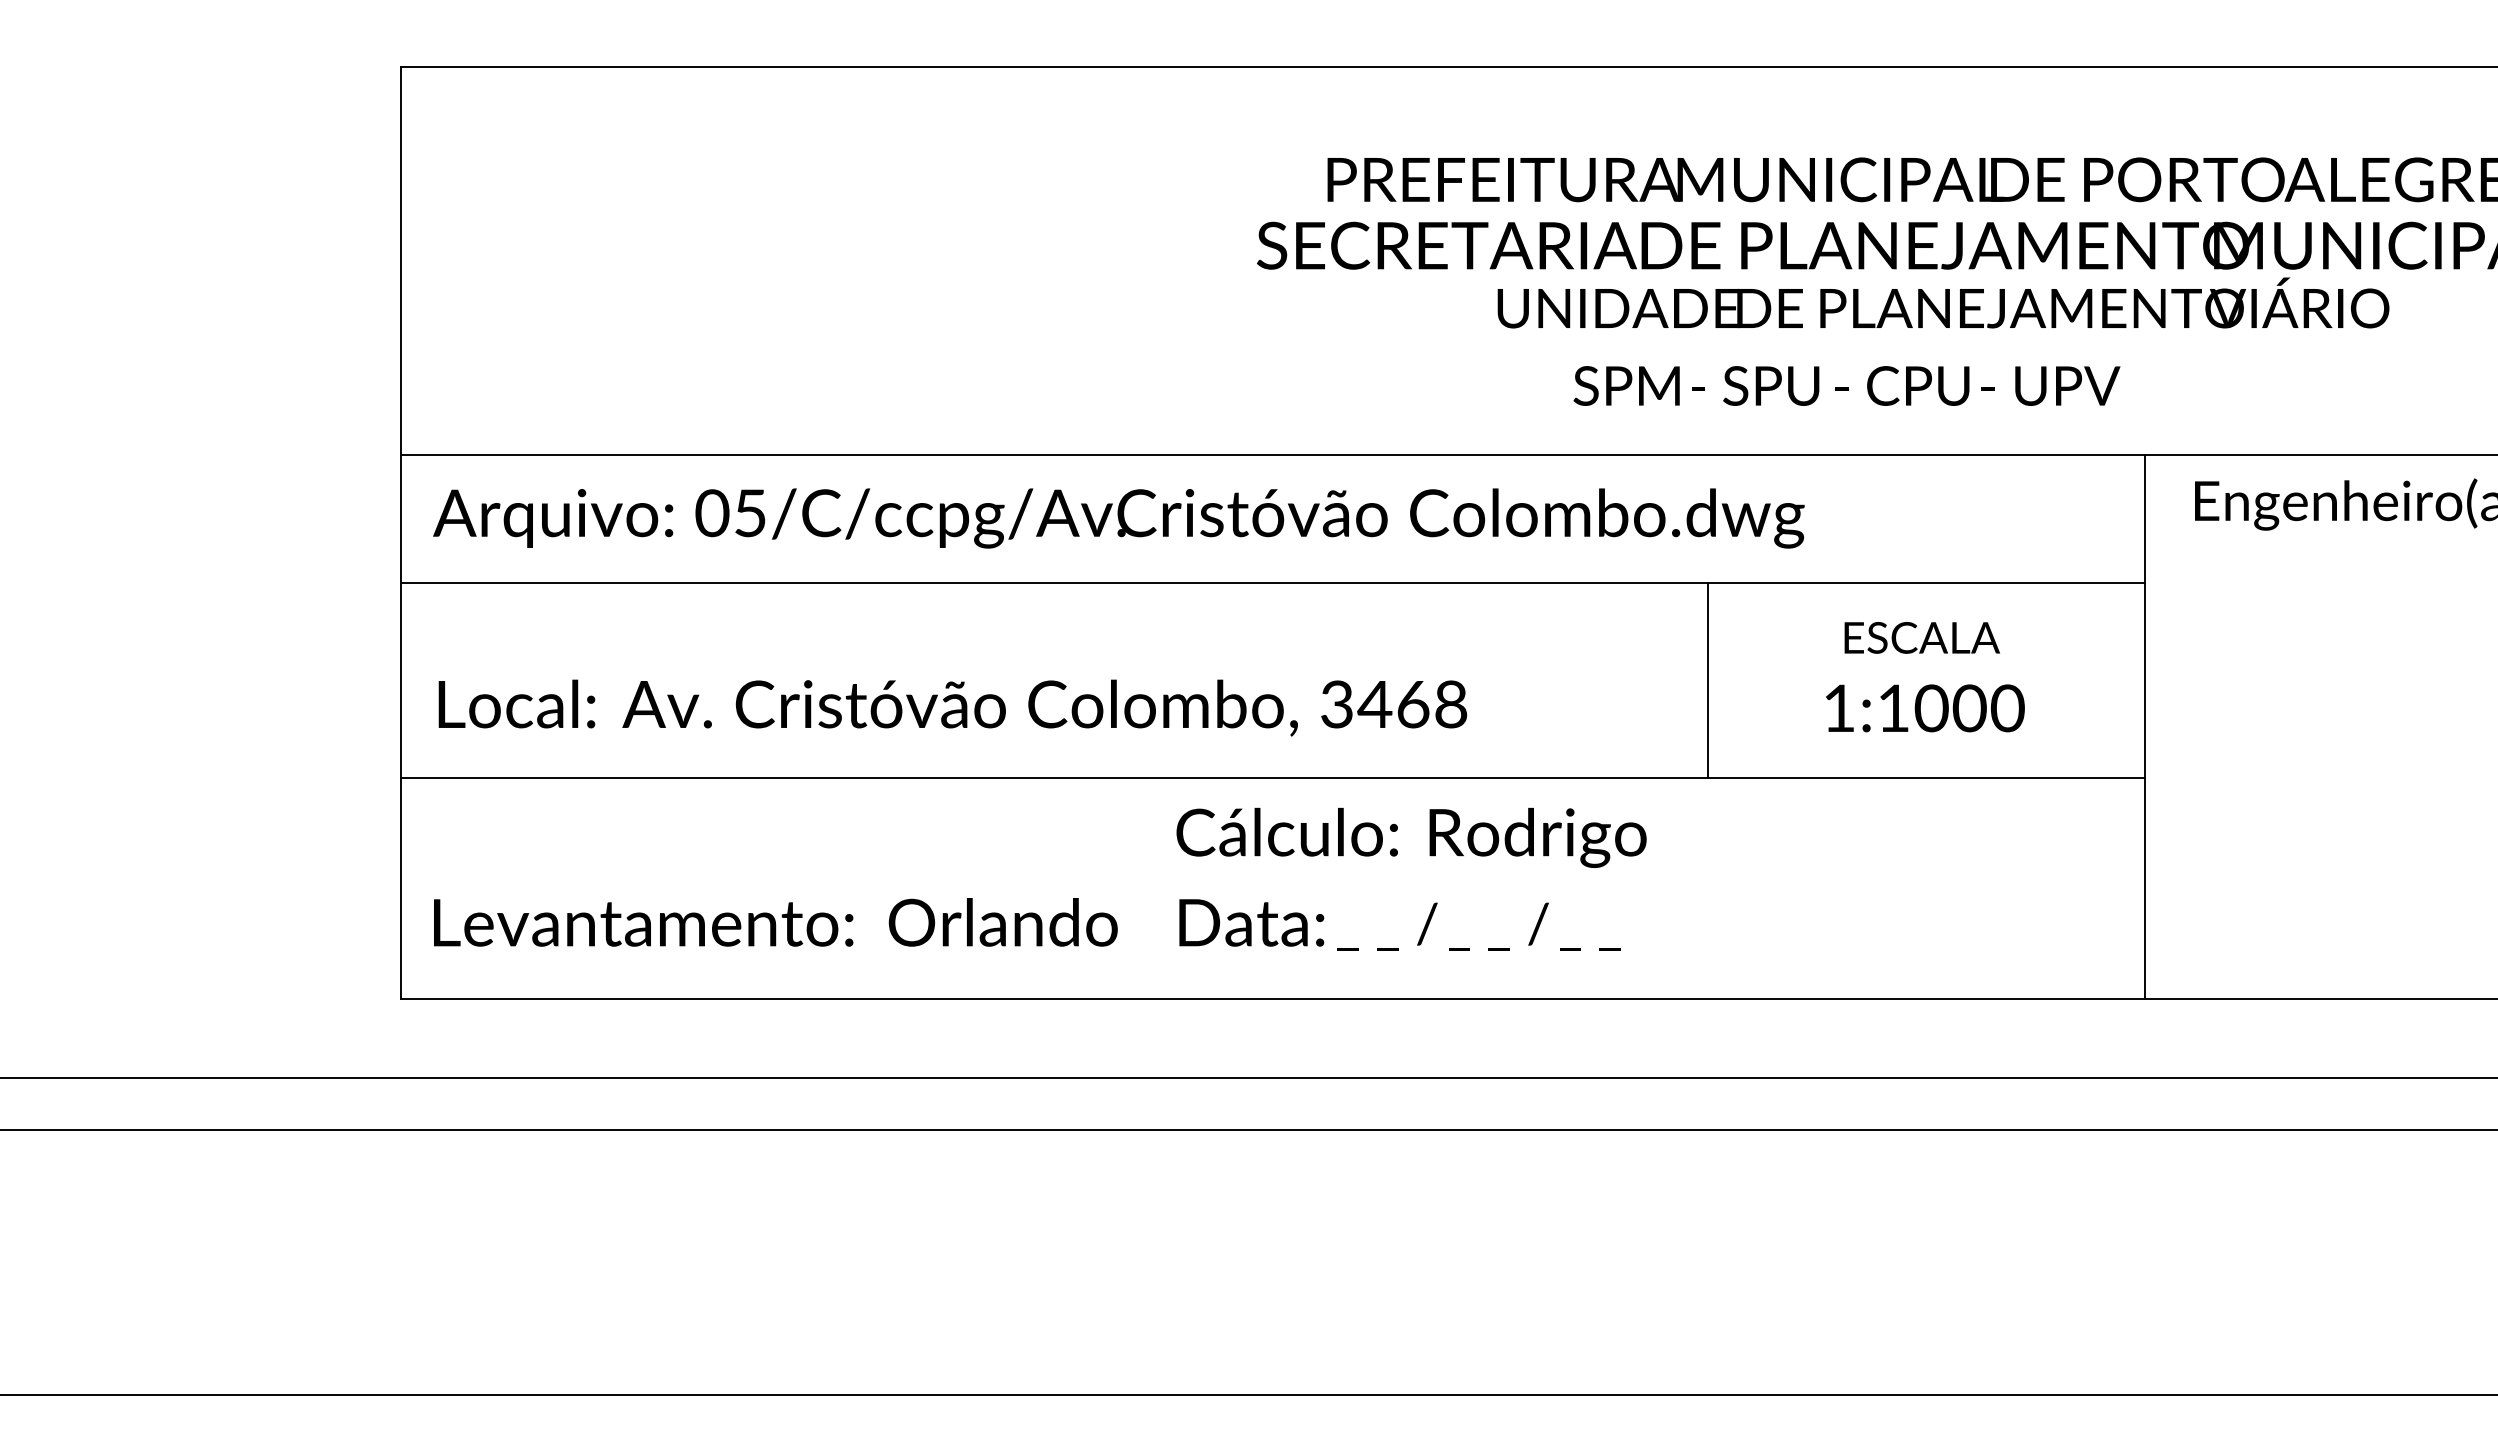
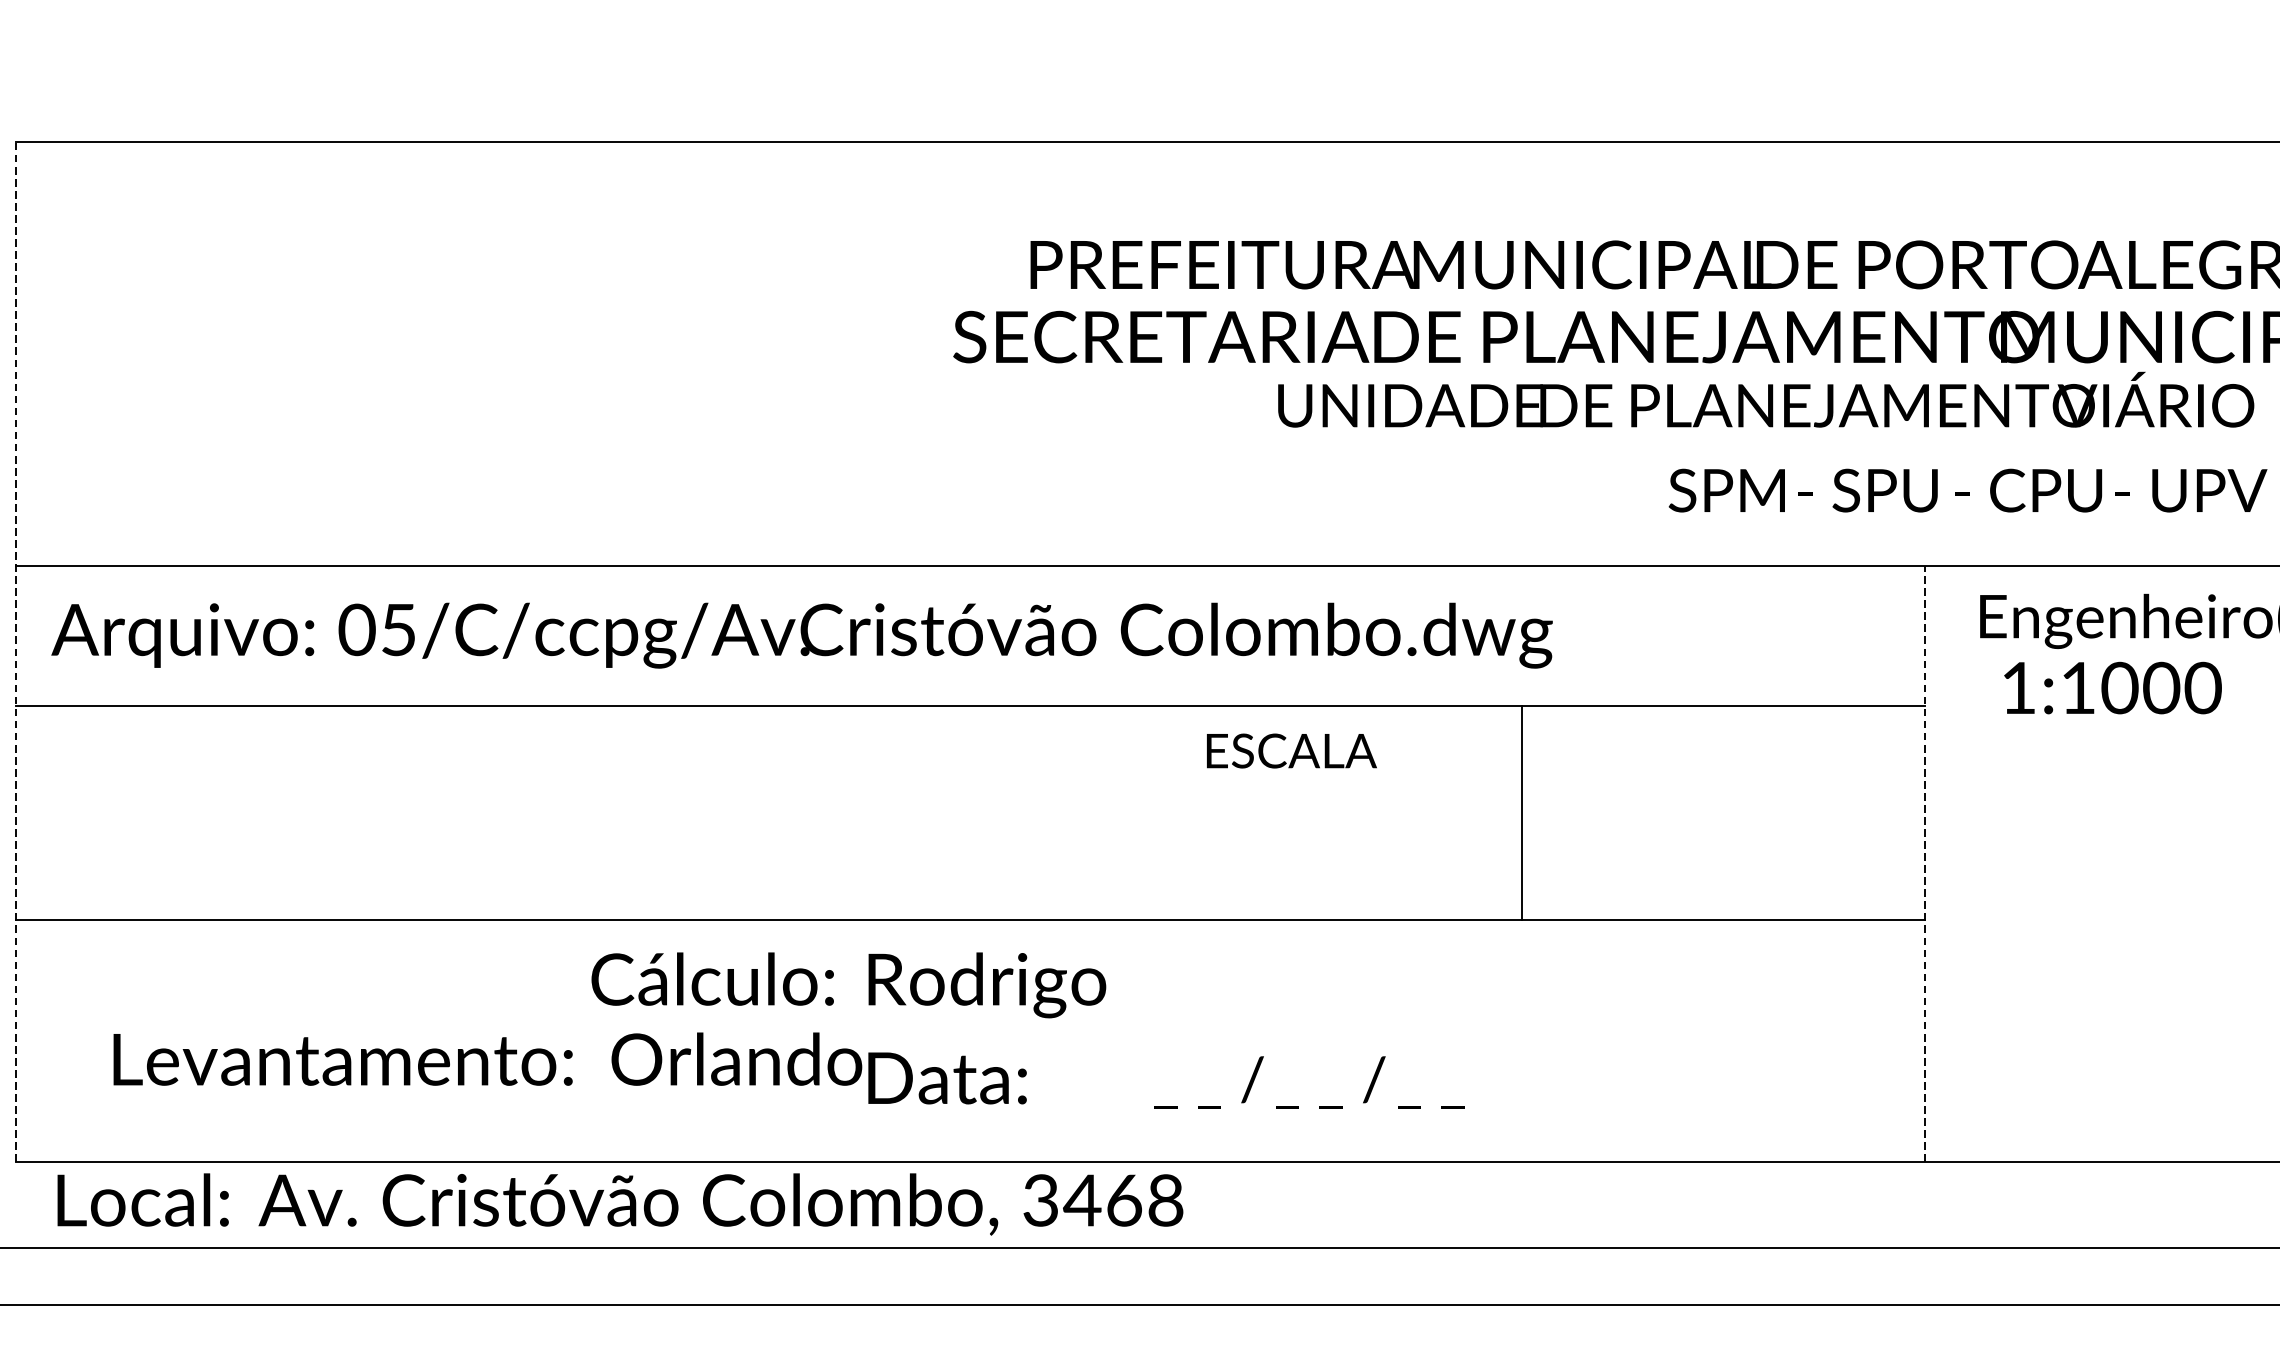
text: (1943, 302) -> (1766, 399), moved
text: (1846, 385) -> (1967, 490), moved
line: (400, 533) -> (15, 652), solid -> dashed
text: (1921, 637) -> (1291, 750), moved
line: (1707, 680) -> (1521, 813), moved
text: (952, 707) -> (619, 1203), moved
text: (1925, 708) -> (2113, 688), moved
line: (2145, 726) -> (1925, 863), solid -> dashed
text: (1411, 837) -> (848, 984), moved
text: (775, 922) -> (487, 1059), moved
text: (1478, 926) -> (1308, 1082), moved

